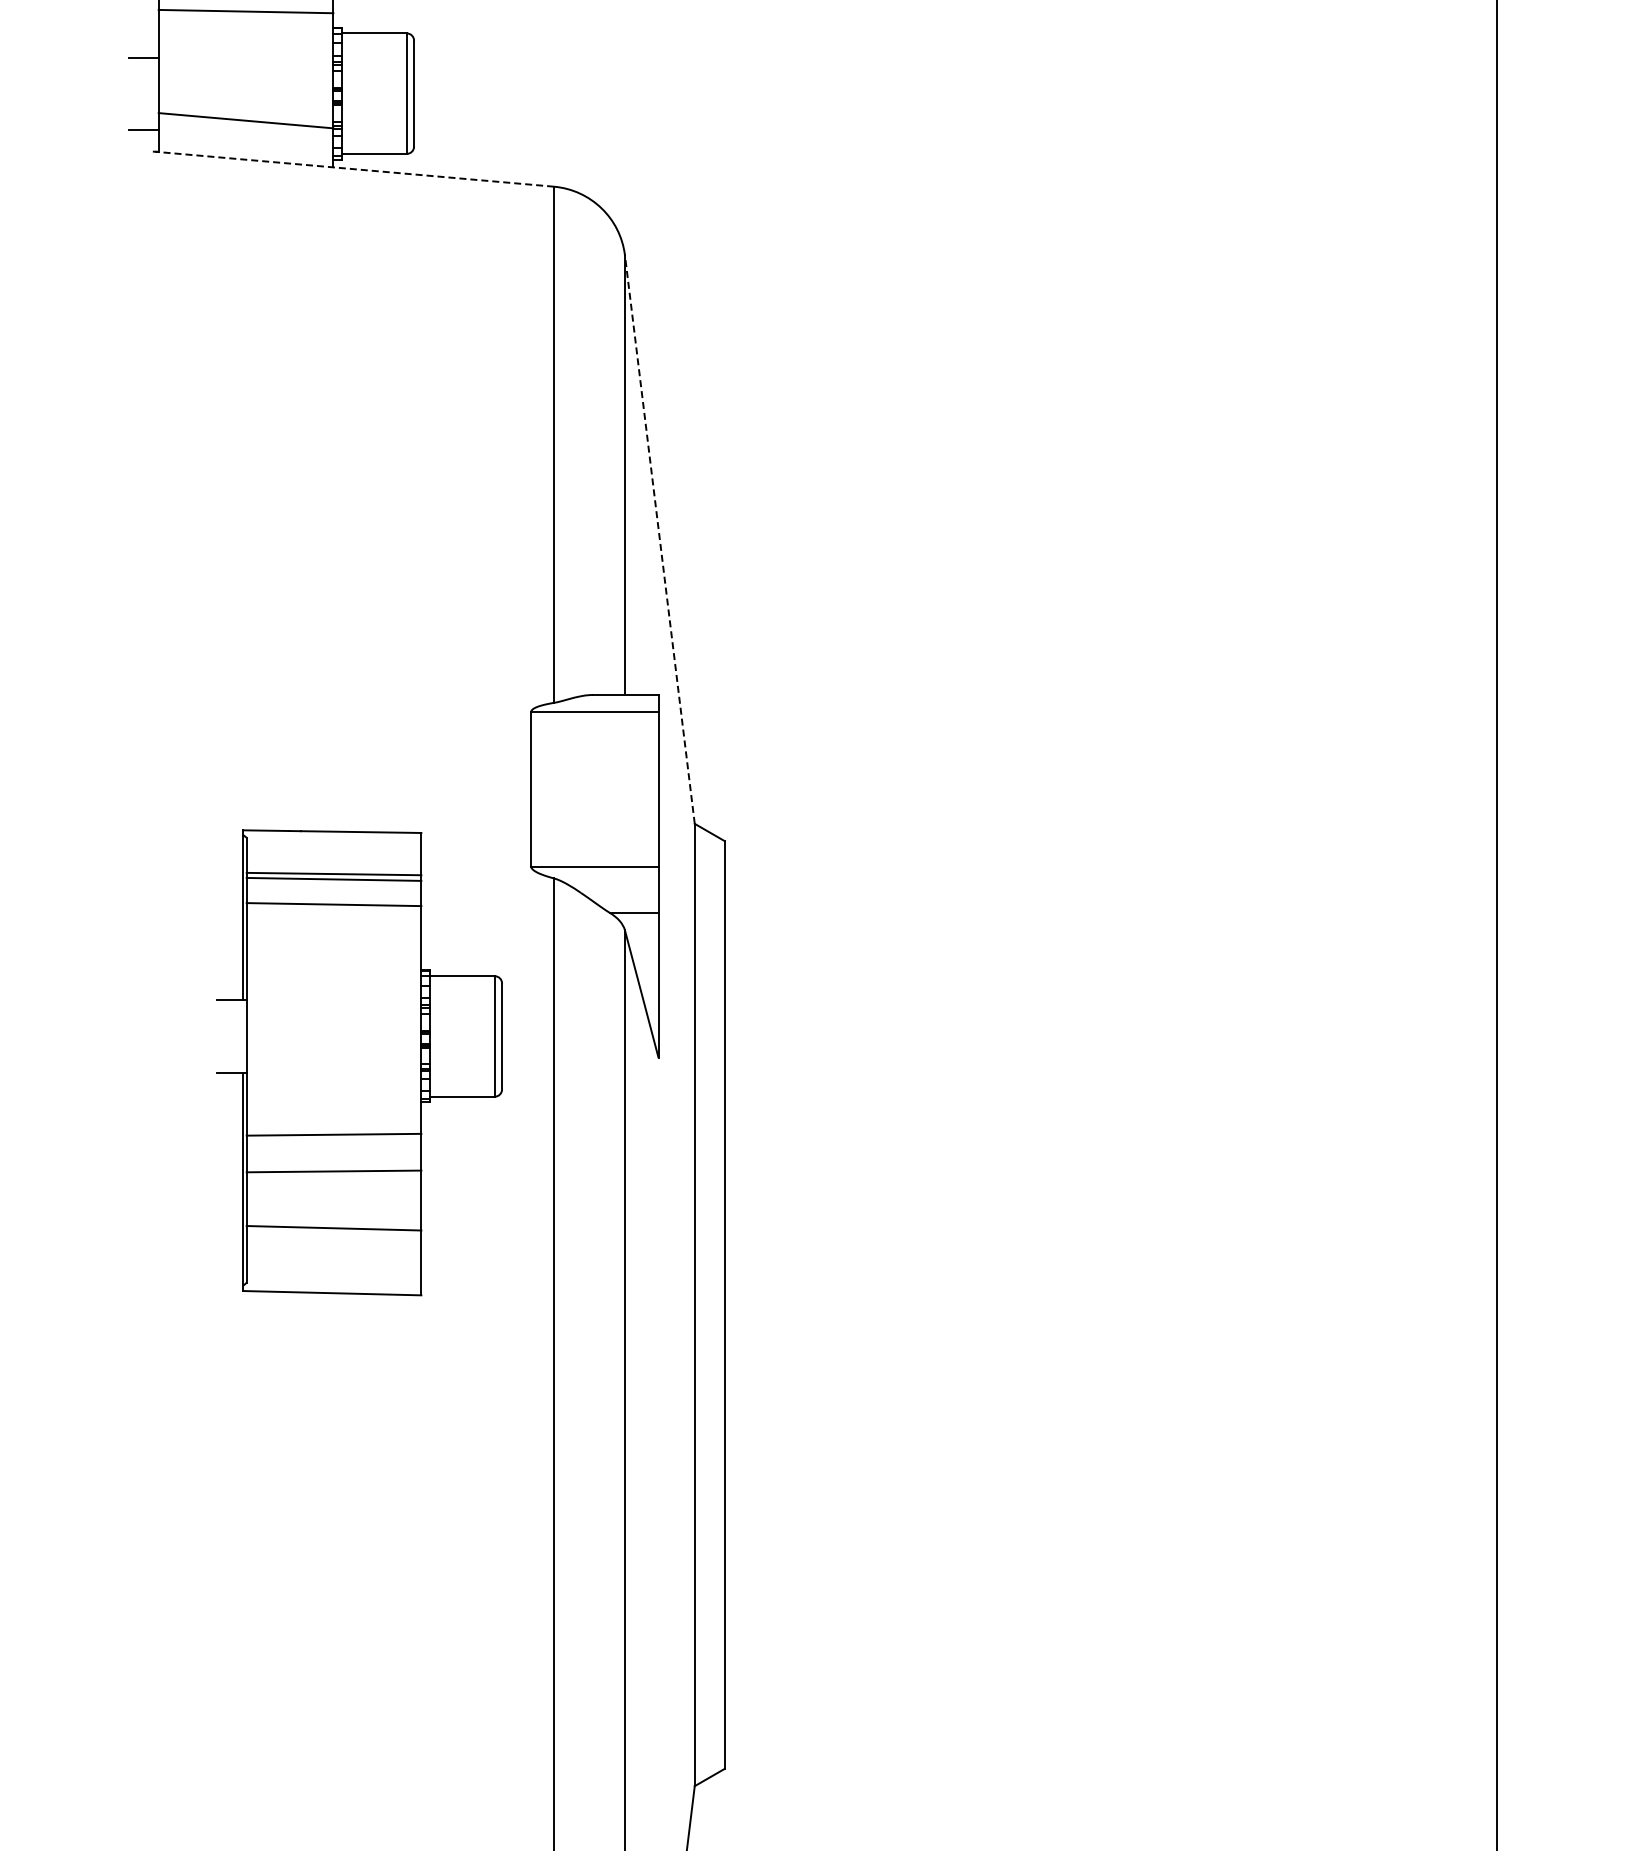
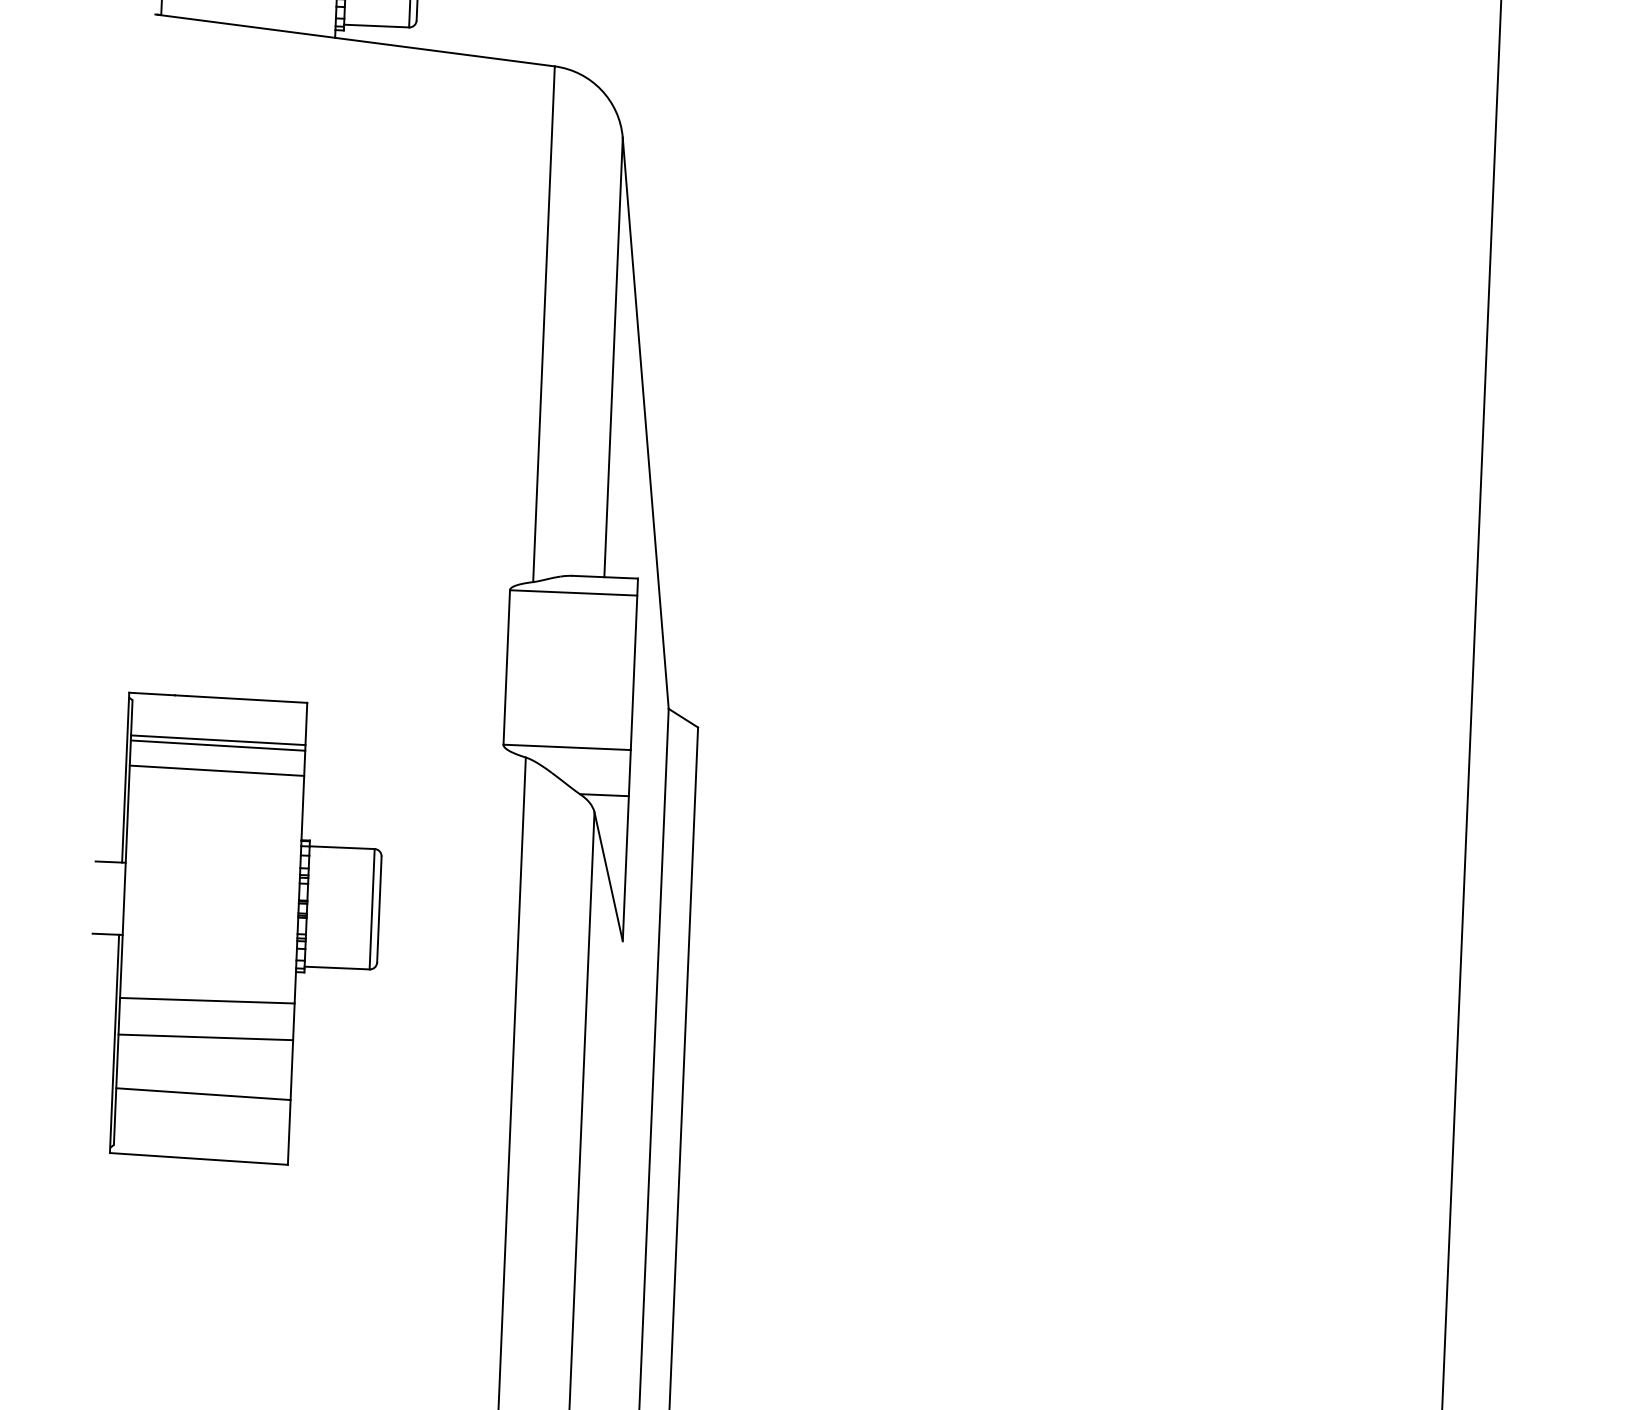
line: (352, 169) -> (354, 40), dashed -> solid
line: (659, 539) -> (645, 423), dashed -> solid
part: (359, 1062) -> (235, 929), moved

